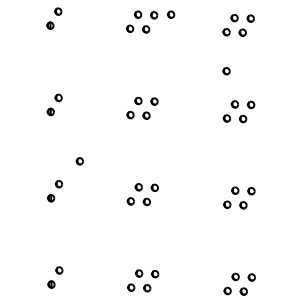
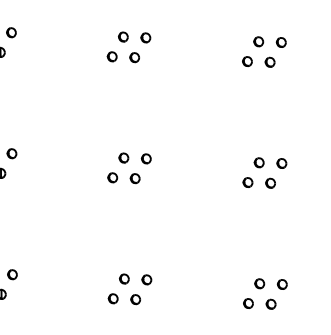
part: (170, 14) -> (168, 36), removed
part: (226, 71) -> (247, 116), removed
part: (79, 161) -> (41, 242), removed

